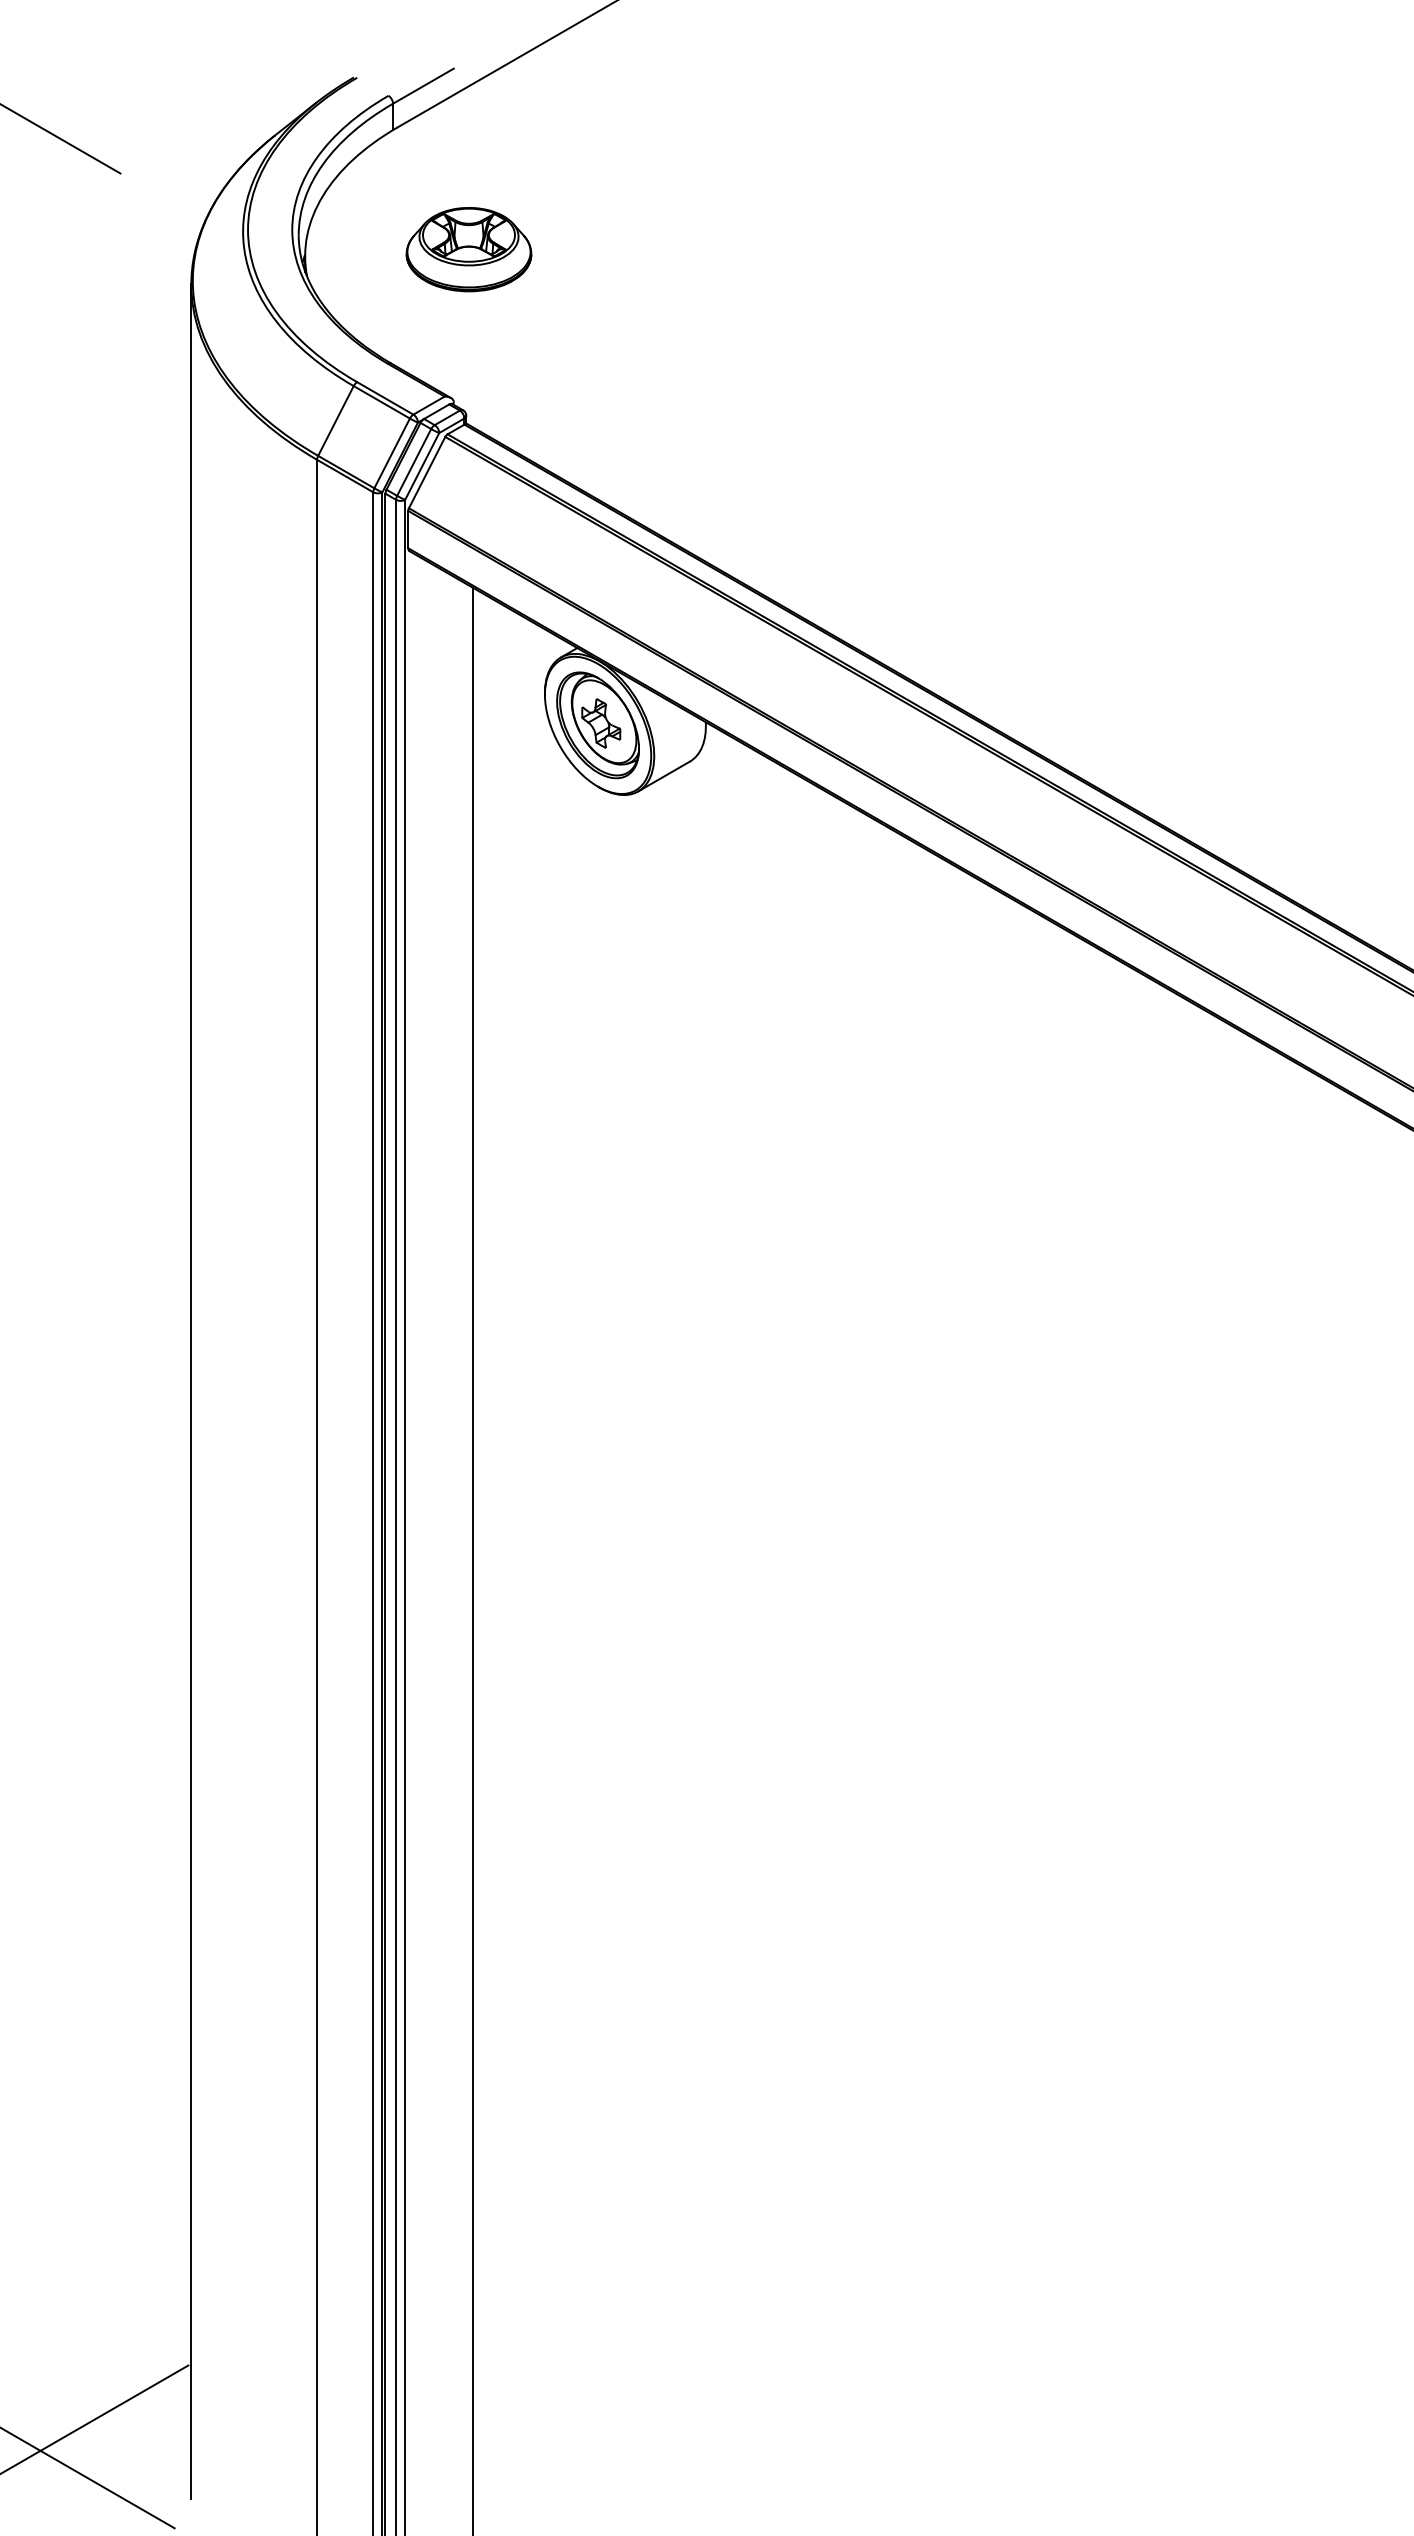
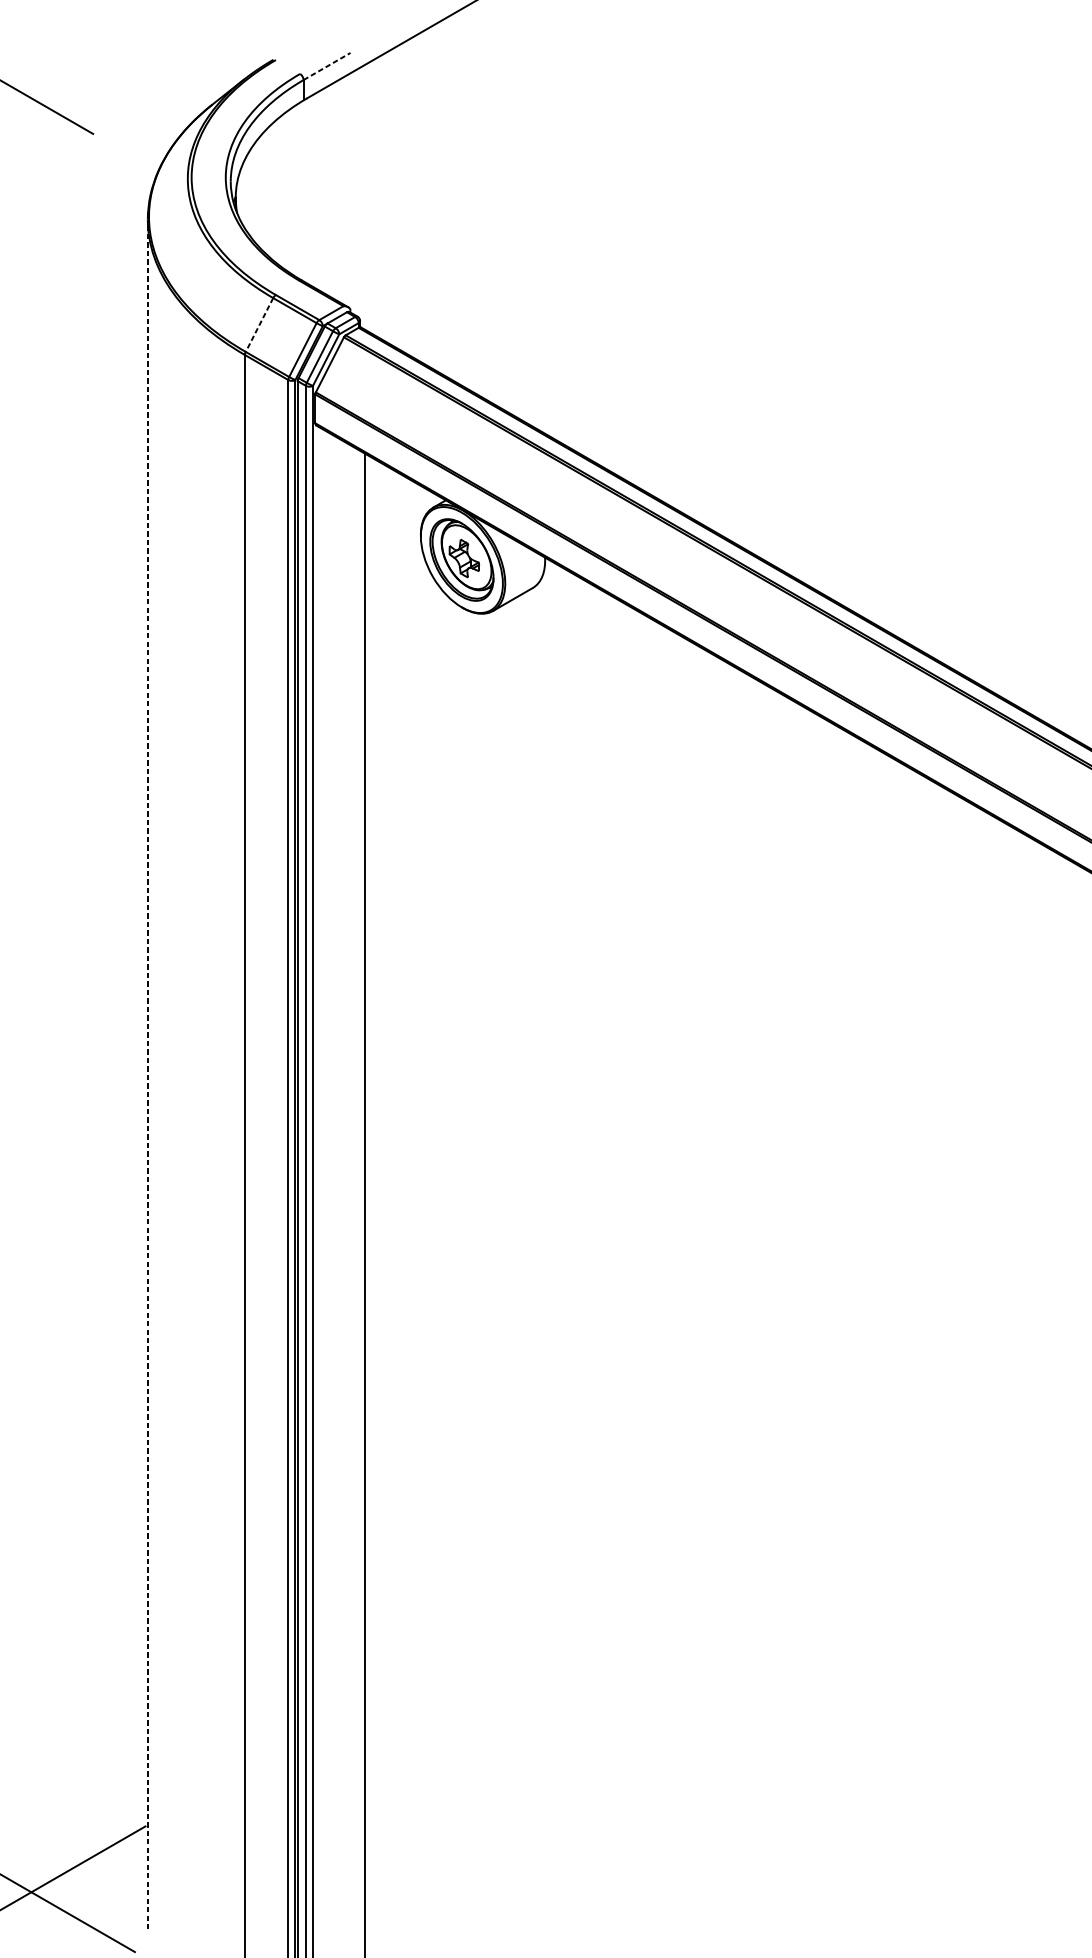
line: (423, 85) -> (327, 65), solid -> dashed
part: (468, 249) -> (361, 192), removed
line: (335, 421) -> (259, 325), solid -> dashed
line: (191, 1391) -> (147, 1074), solid -> dashed

